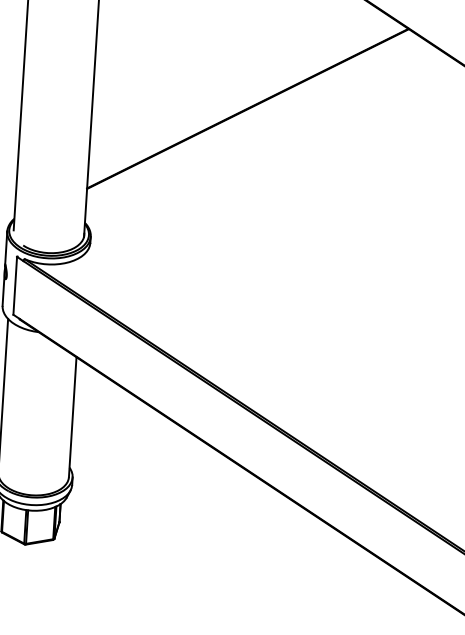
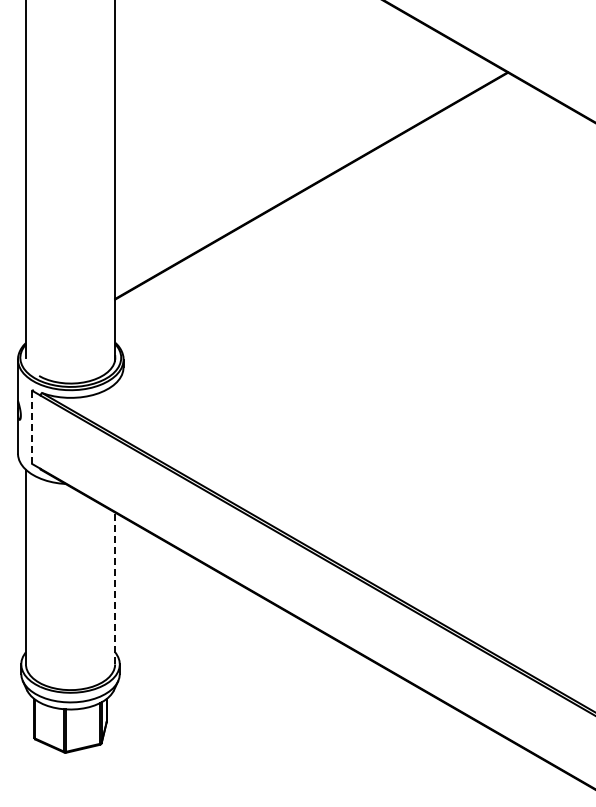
line: (15, 285) -> (32, 427), solid -> dashed
line: (72, 417) -> (115, 588), solid -> dashed

